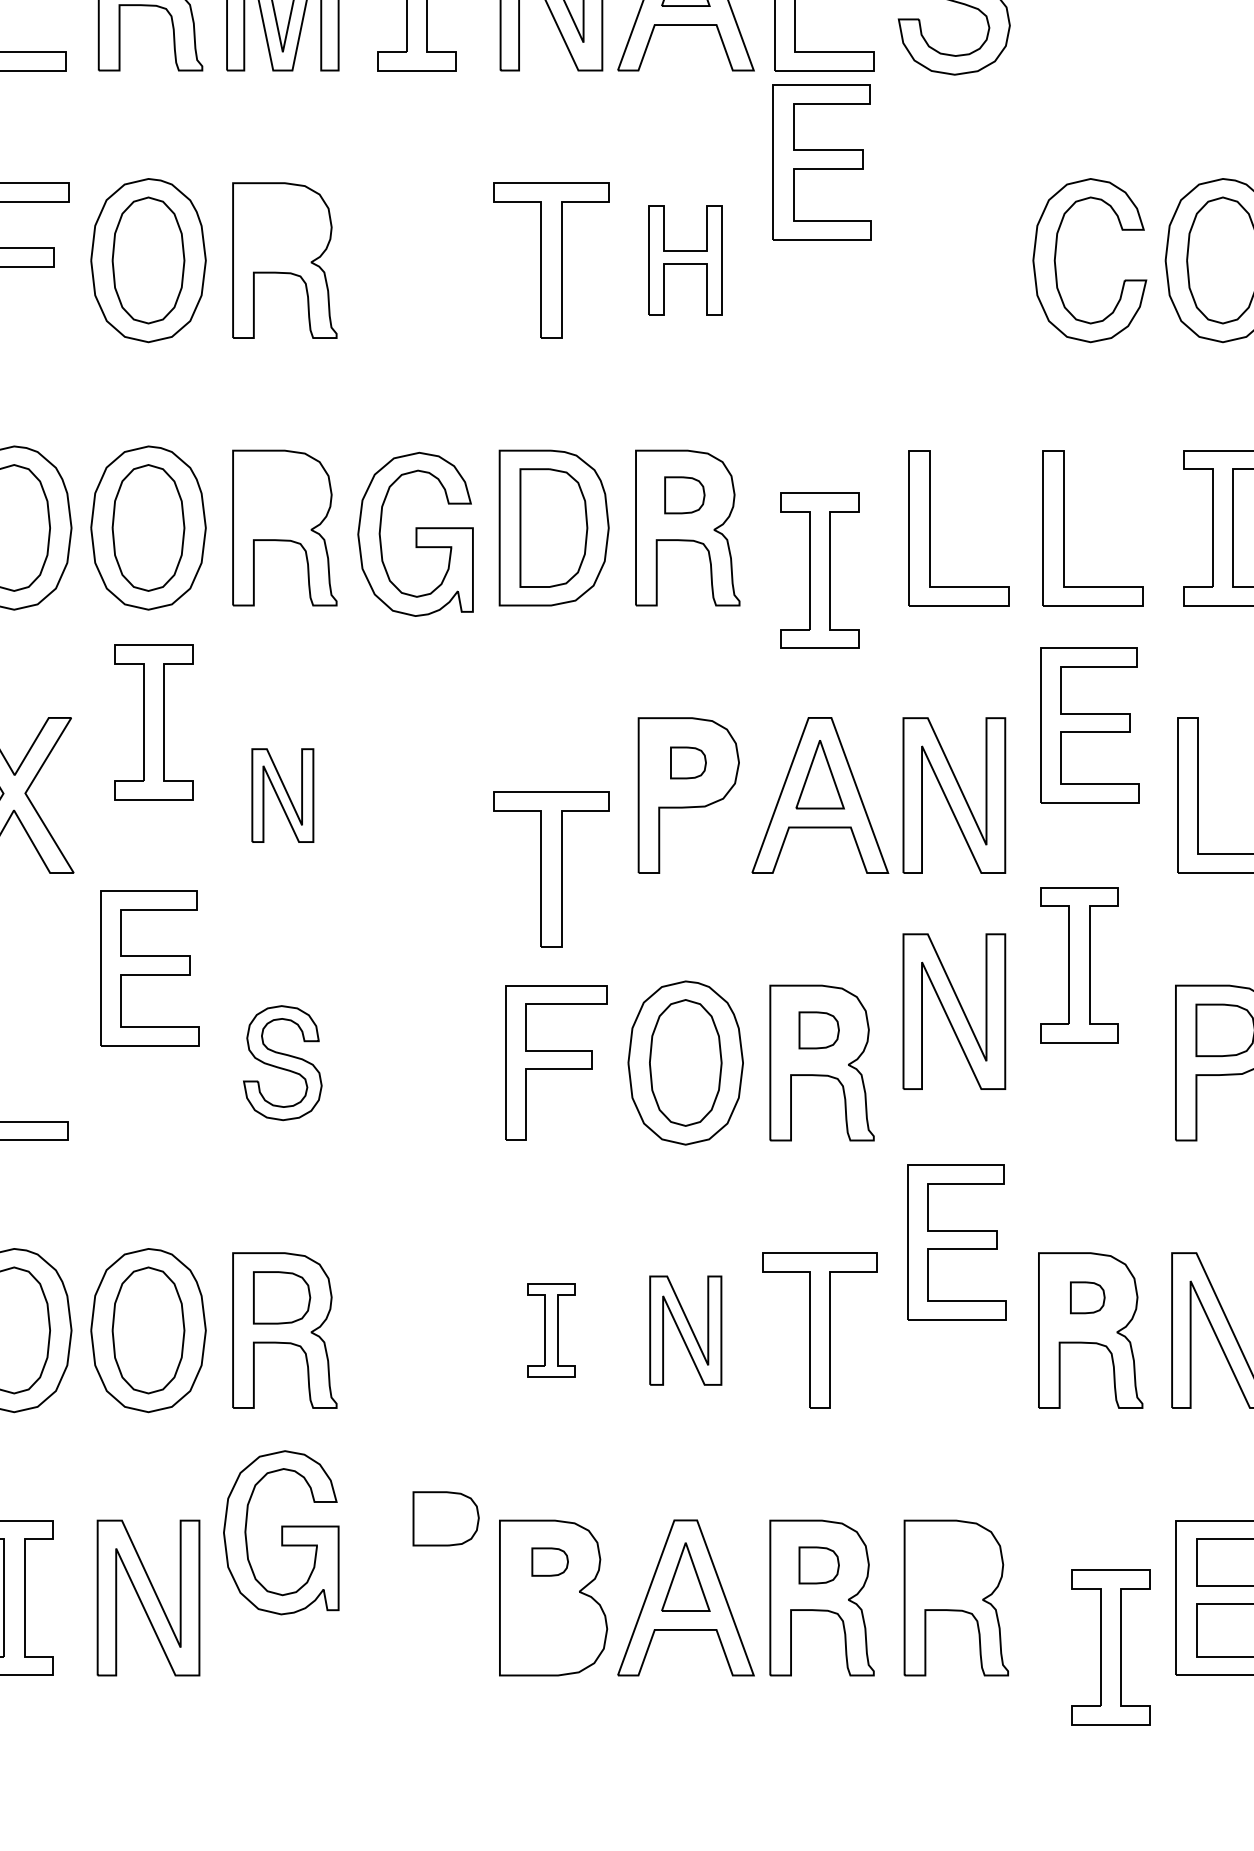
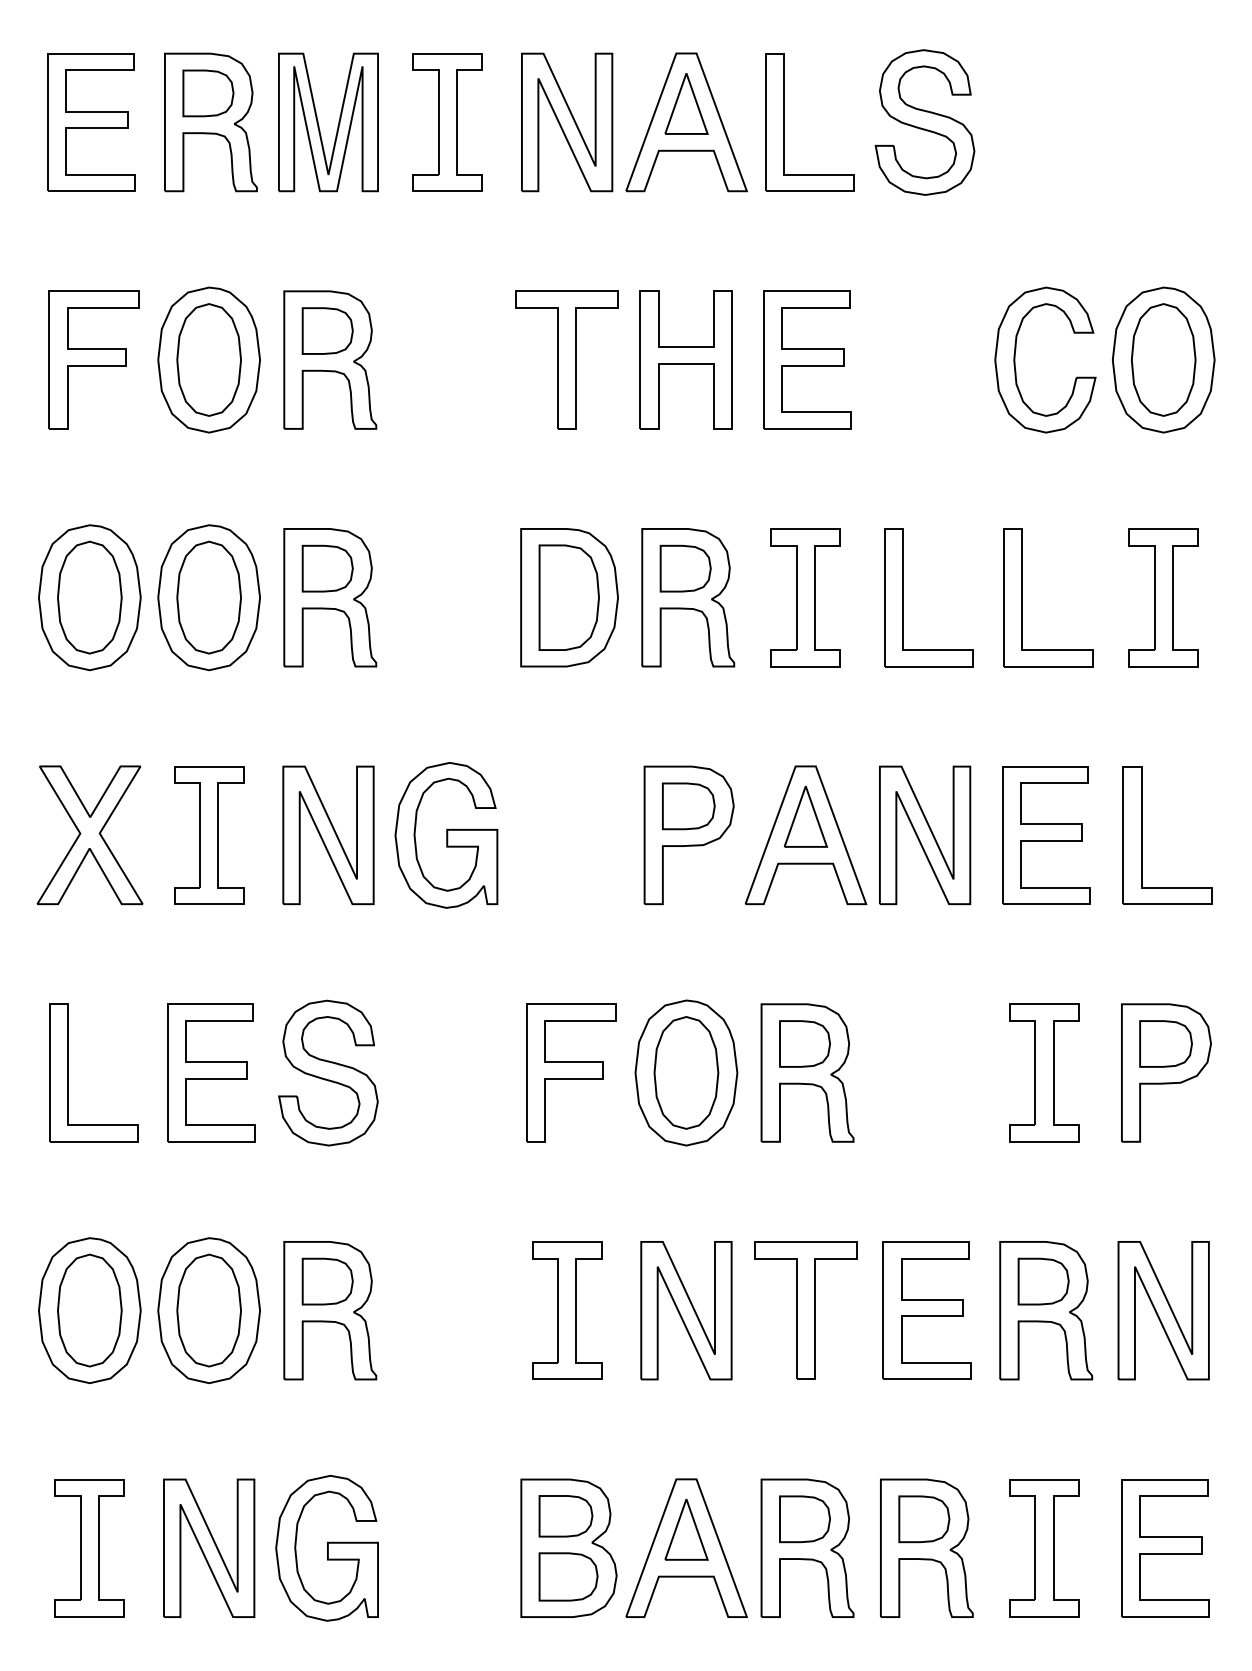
part: (822, 161) -> (807, 359), moved
part: (281, 227) -> (327, 330), added
part: (684, 259) -> (685, 359), size x1.43
part: (281, 495) -> (327, 568), added
part: (684, 495) -> (685, 568), size x1.43
part: (415, 534) -> (446, 835), moved
part: (819, 570) -> (805, 597), moved
part: (154, 722) -> (209, 835), moved
part: (1089, 725) -> (1046, 835), moved
part: (688, 763) -> (688, 806), size x1.67
part: (282, 795) -> (328, 835), size x1.67
part: (550, 868) -> (566, 900), removed
part: (1079, 964) -> (1044, 1072), moved
part: (150, 967) -> (211, 1072), moved
part: (954, 1011) -> (925, 1027), removed
part: (818, 1029) -> (804, 1043), size x1.43
part: (282, 1062) -> (328, 1072), size x1.43
part: (955, 1242) -> (926, 1310), moved
part: (1087, 1297) -> (1043, 1281), size x1.67
part: (551, 1330) -> (567, 1310), size x1.67
part: (685, 1330) -> (686, 1310), size x1.43
part: (446, 1518) -> (568, 1576), moved
part: (280, 1531) -> (326, 1547), moved
part: (549, 1562) -> (565, 1516), size x1.67
part: (818, 1565) -> (804, 1519), size x1.43
part: (953, 1565) -> (924, 1519), added
part: (1111, 1647) -> (1044, 1548), moved

